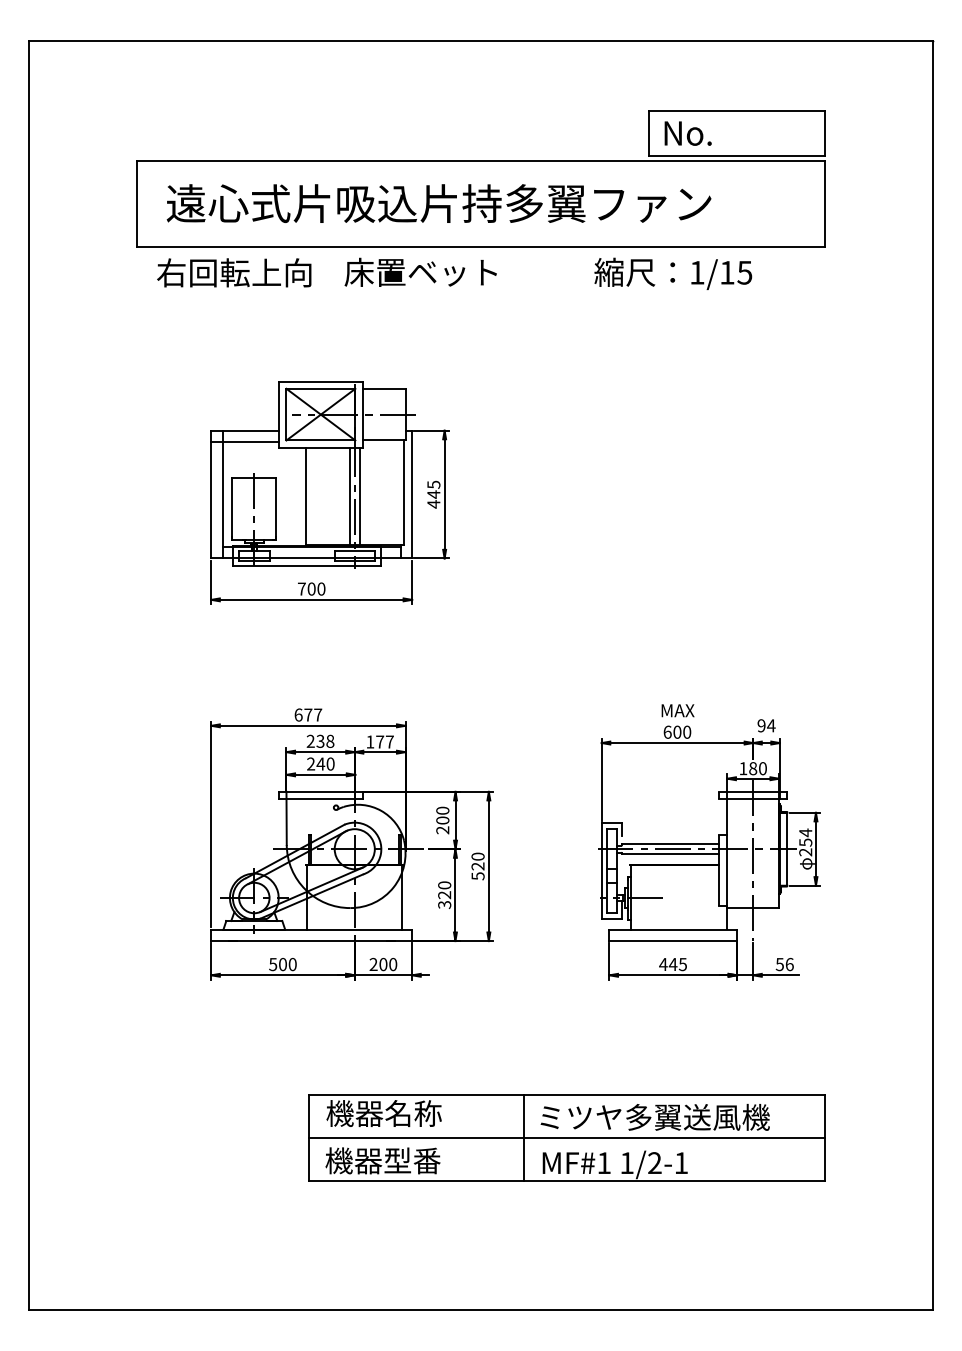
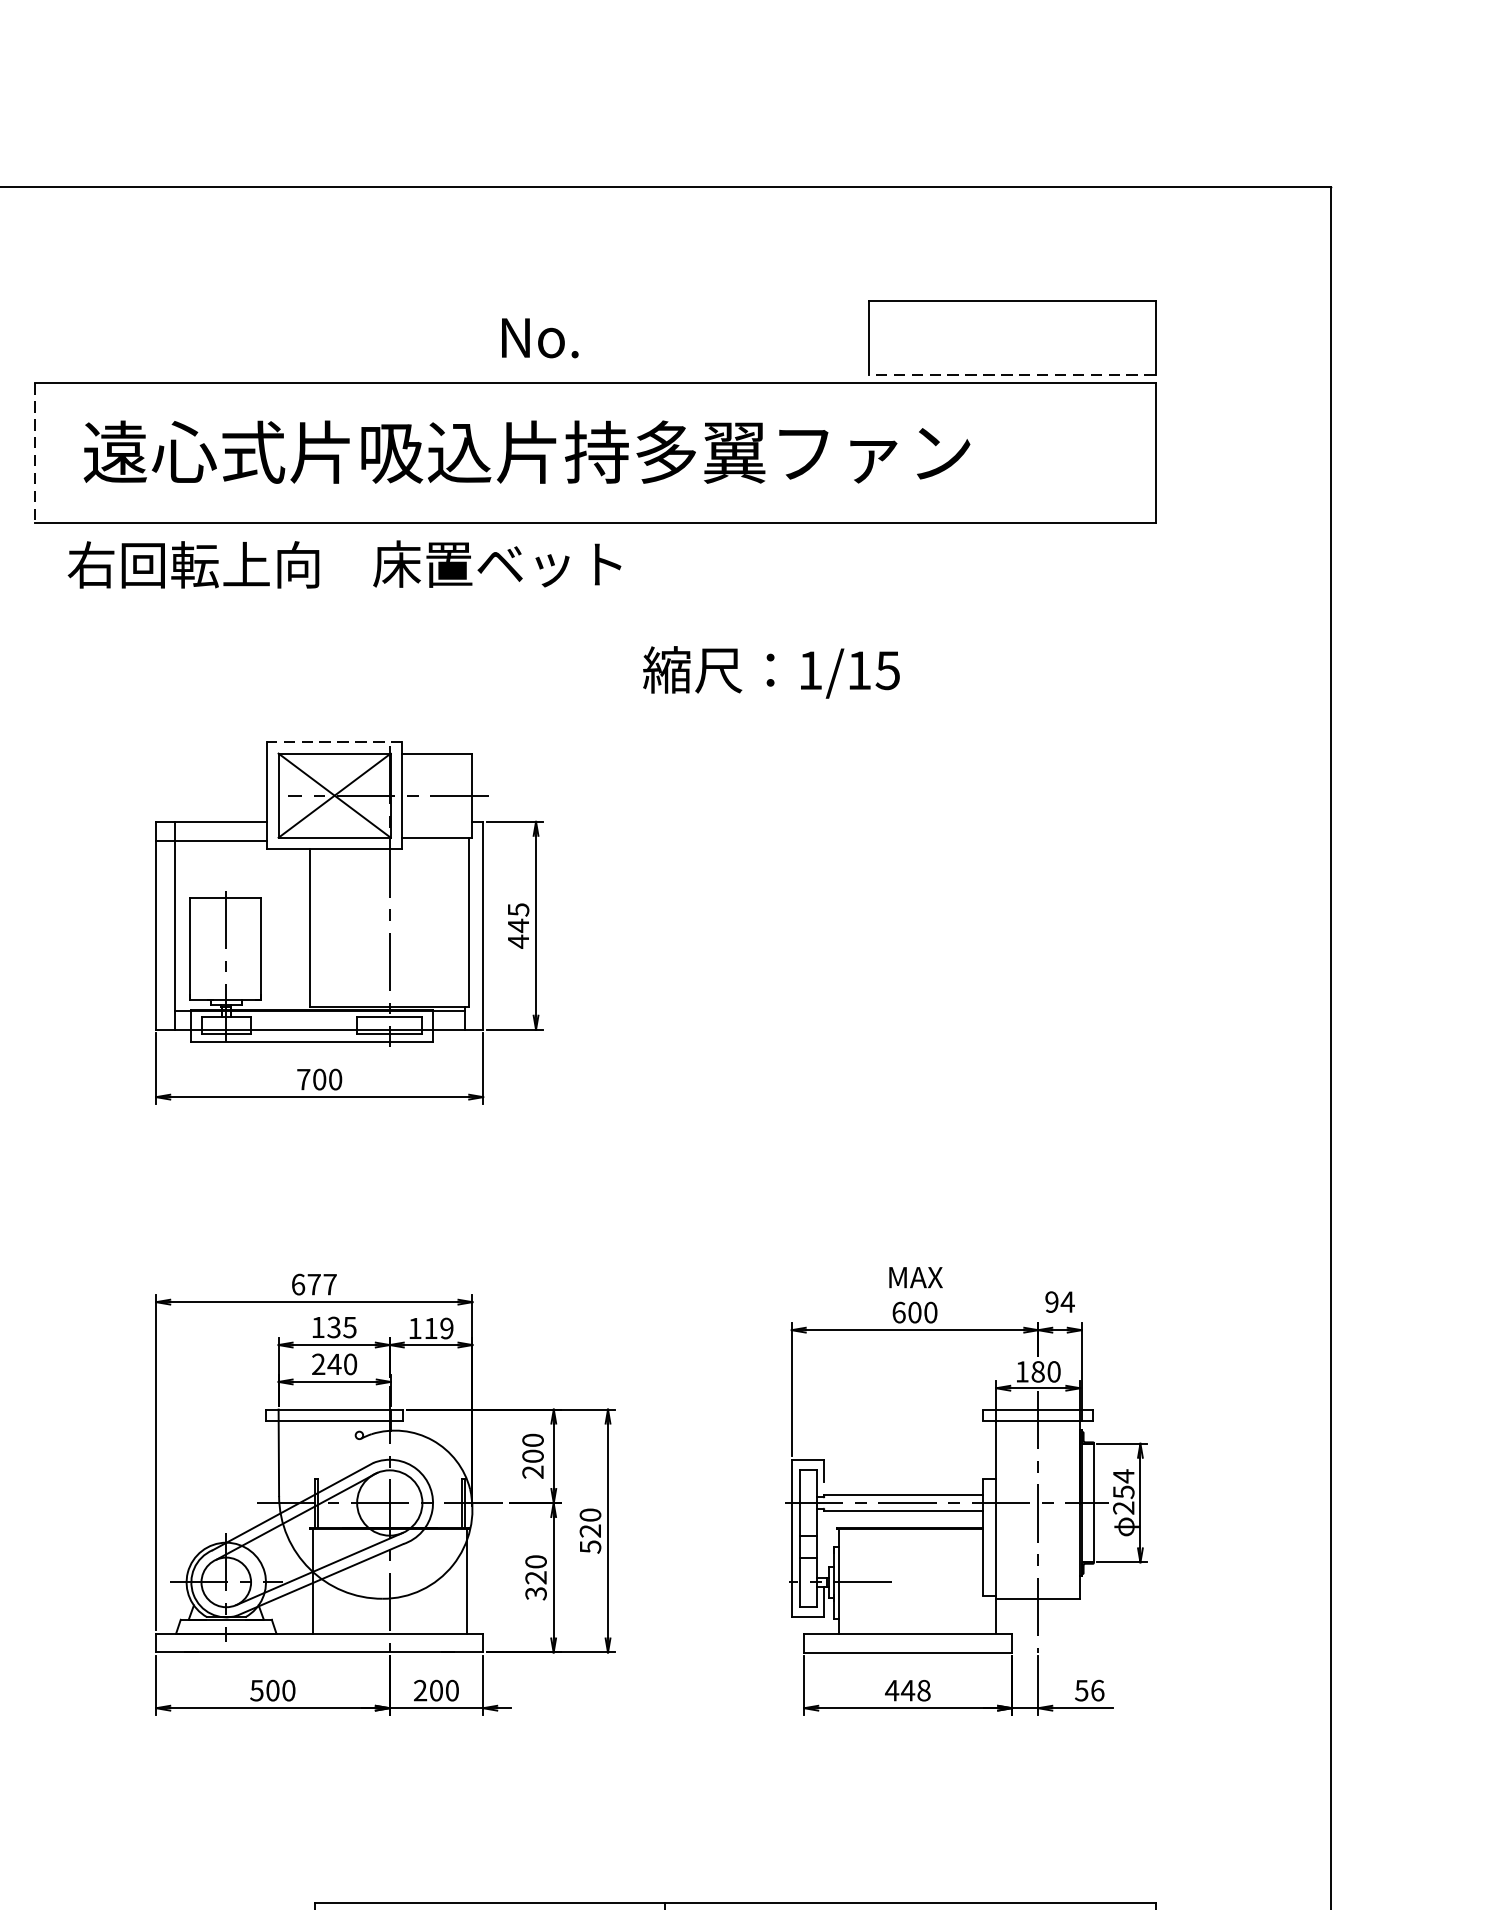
text: (687, 133) -> (539, 338), moved
line: (736, 156) -> (1011, 375), solid -> dashed
line: (136, 204) -> (34, 453), solid -> dashed
text: (673, 273) -> (771, 671), moved
line: (320, 381) -> (334, 741), solid -> dashed
line: (349, 495) -> (381, 927), removed
line: (359, 495) -> (397, 927), removed
text: (320, 740) -> (334, 1326), 238 -> 135
text: (384, 741) -> (438, 1327), 177 -> 119
text: (682, 964) -> (923, 1690), 445 -> 448

